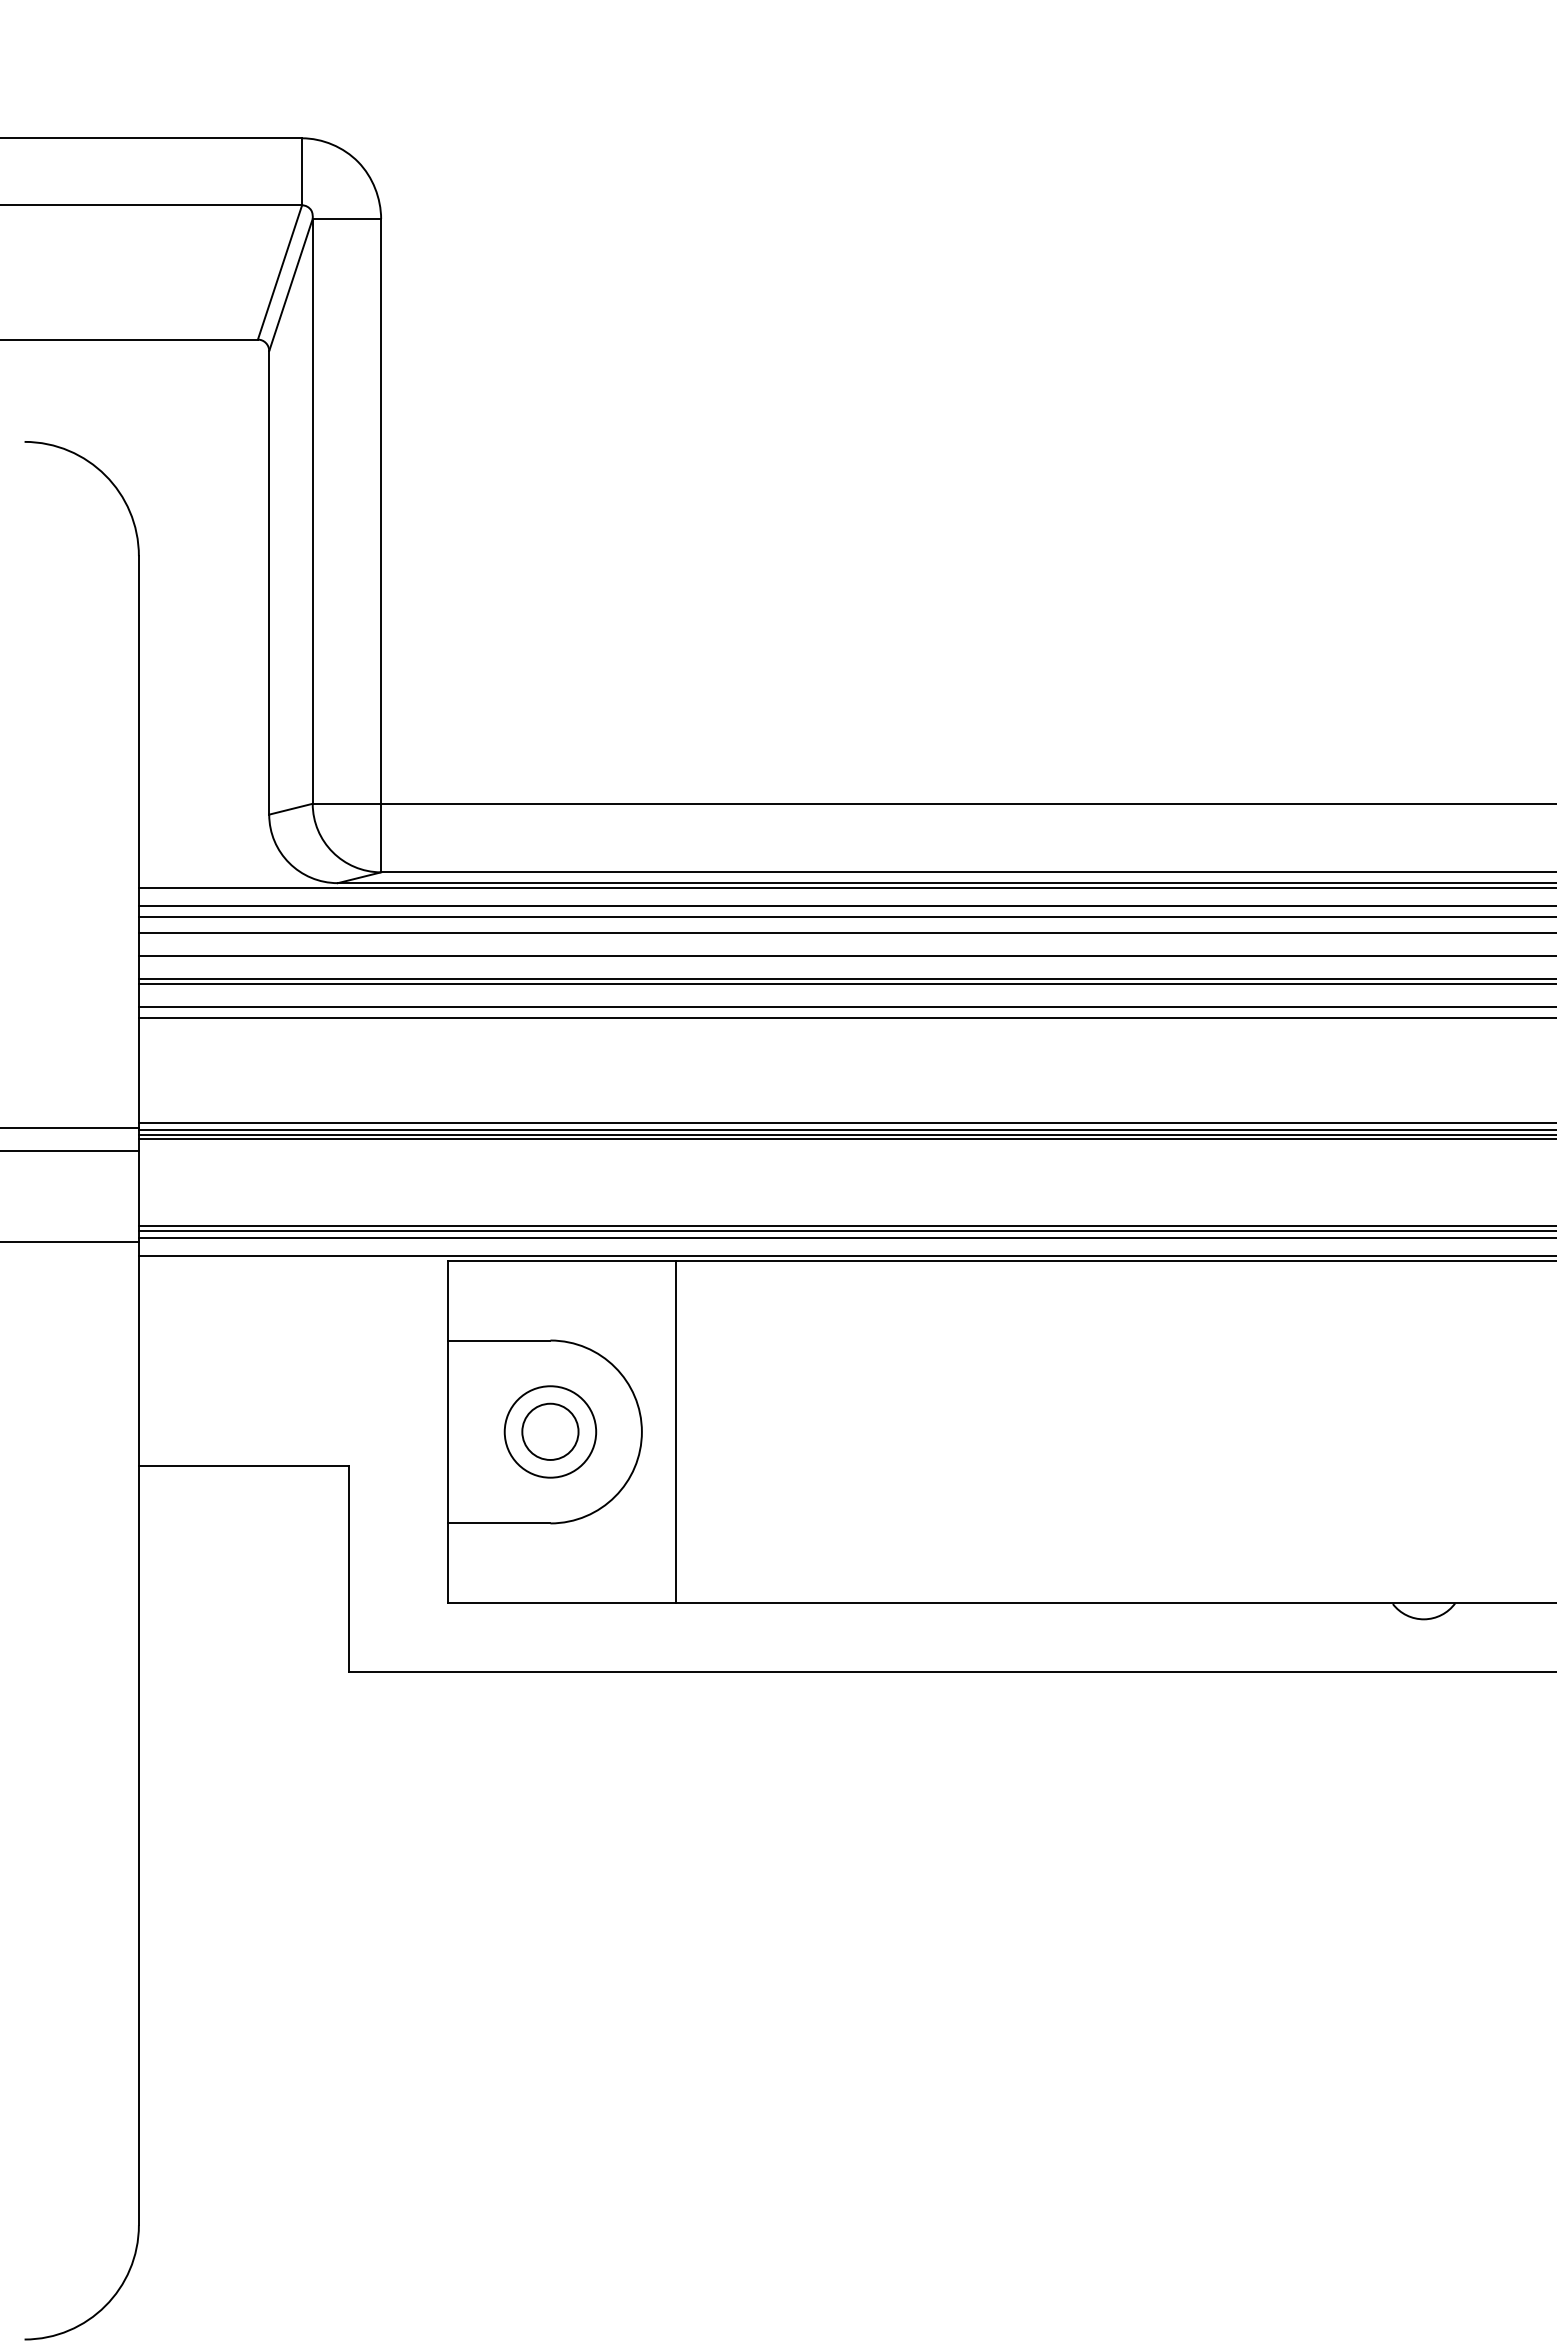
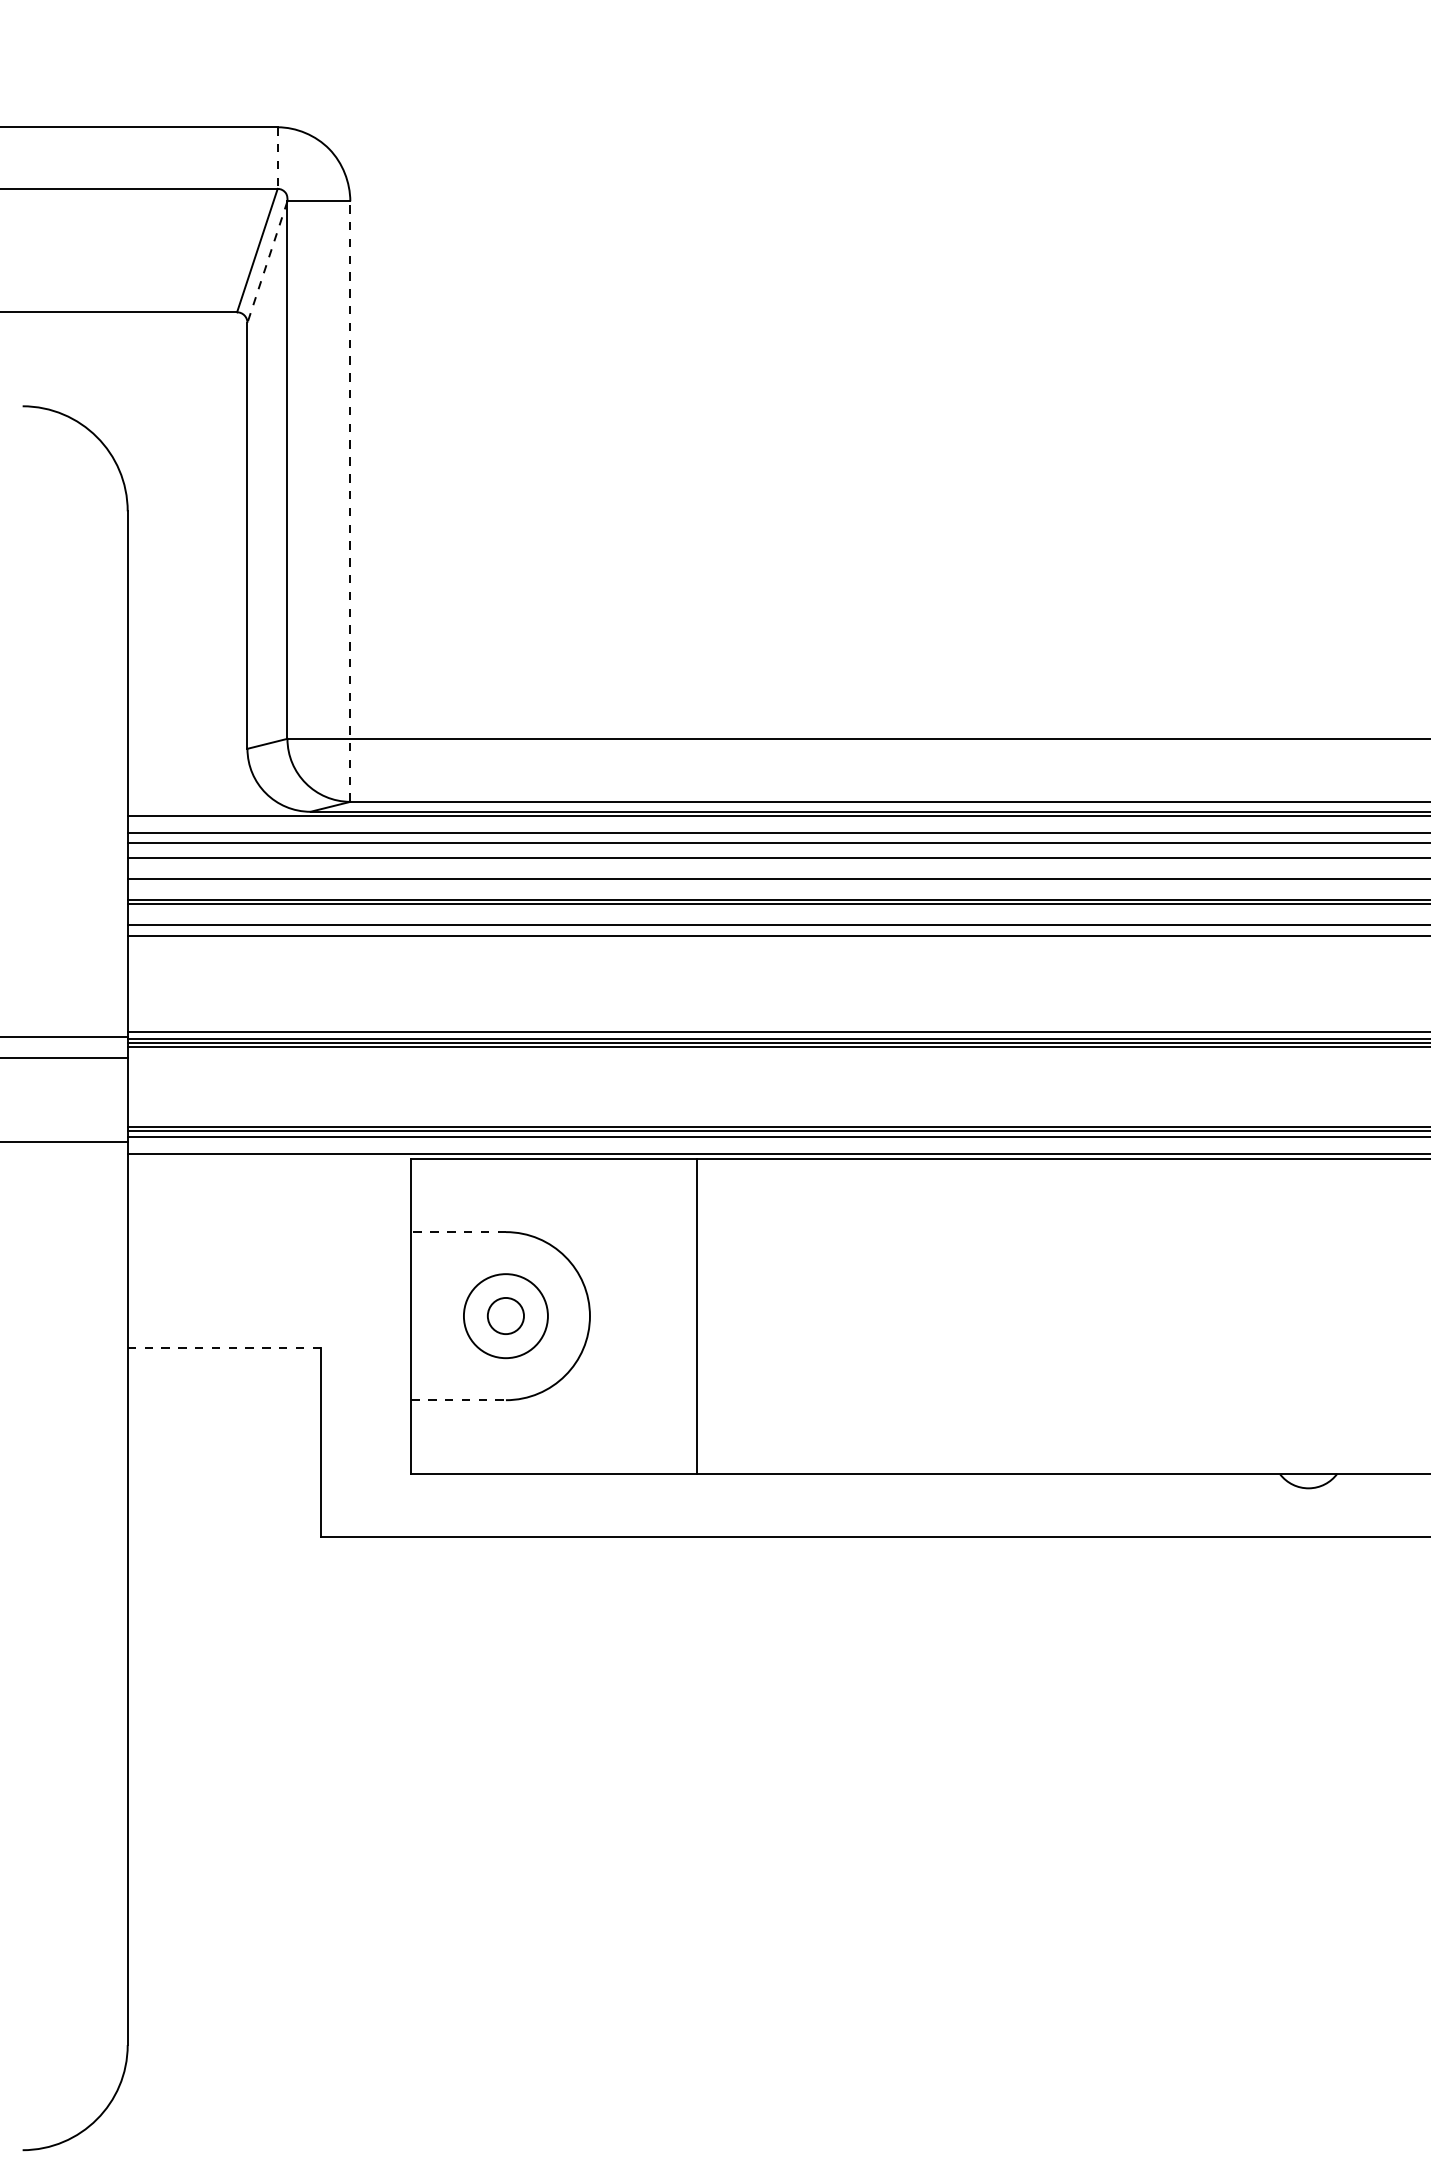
line: (302, 171) -> (278, 157), solid -> dashed
line: (290, 285) -> (267, 262), solid -> dashed
line: (381, 545) -> (350, 501), solid -> dashed
line: (498, 1340) -> (458, 1232), solid -> dashed
circle: (550, 1431) -> (505, 1315), size x0.7
line: (676, 1431) -> (697, 1315), moved
line: (244, 1466) -> (224, 1347), solid -> dashed
line: (499, 1523) -> (459, 1400), solid -> dashed

